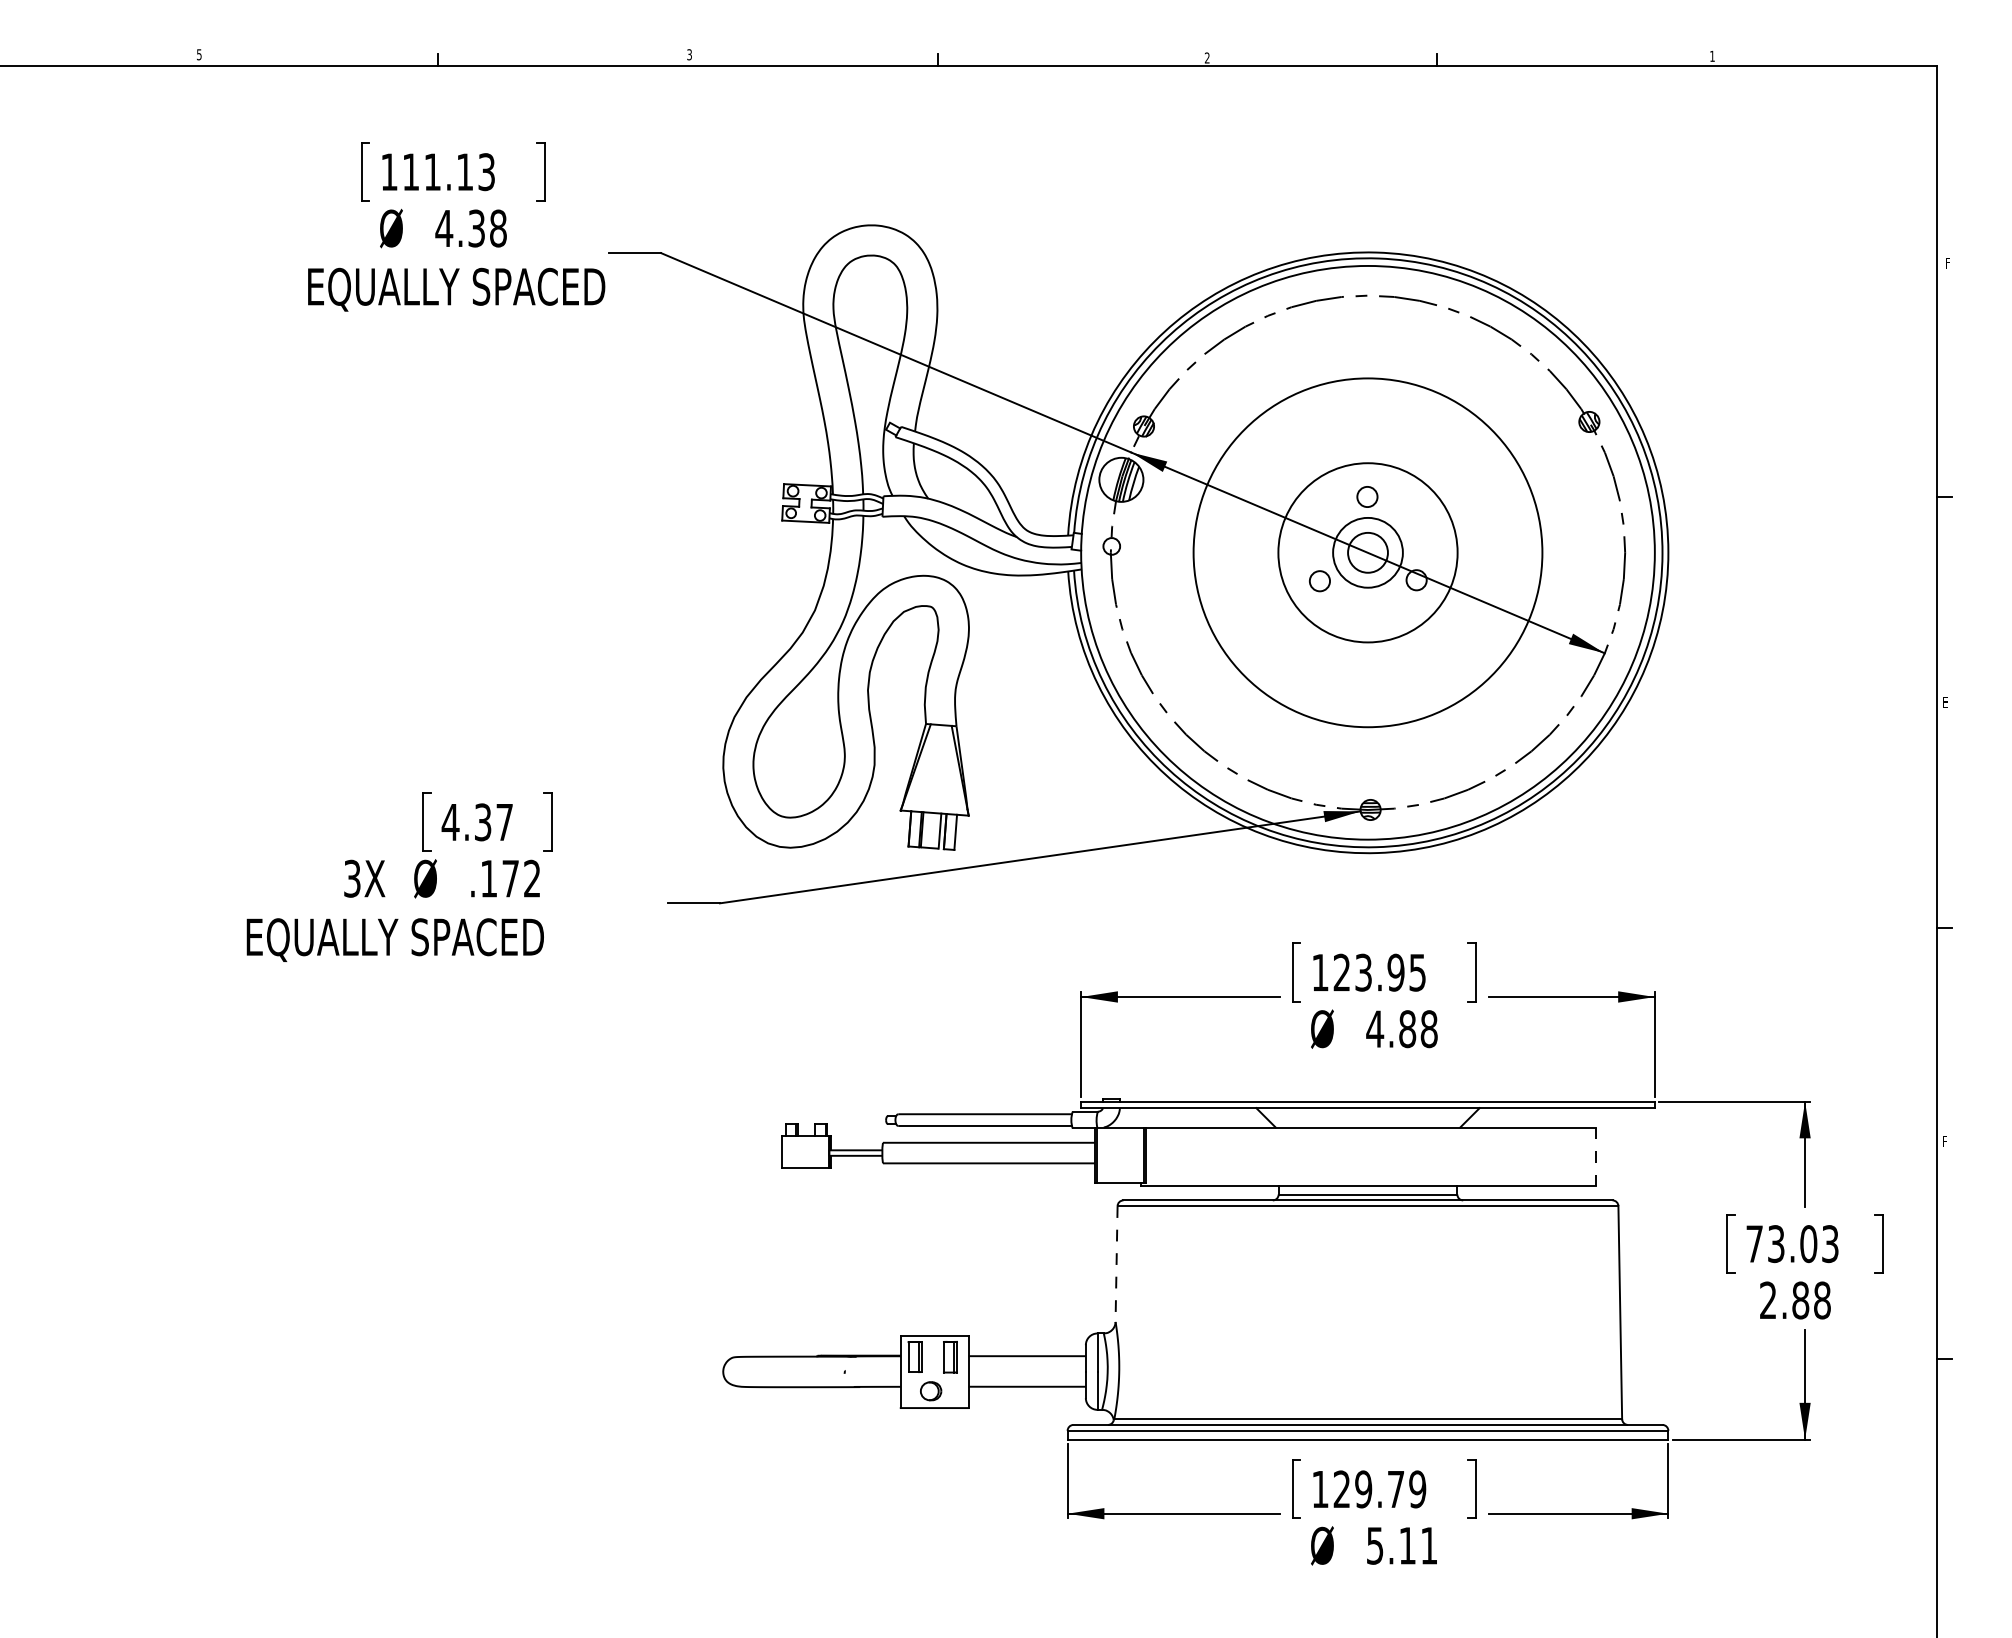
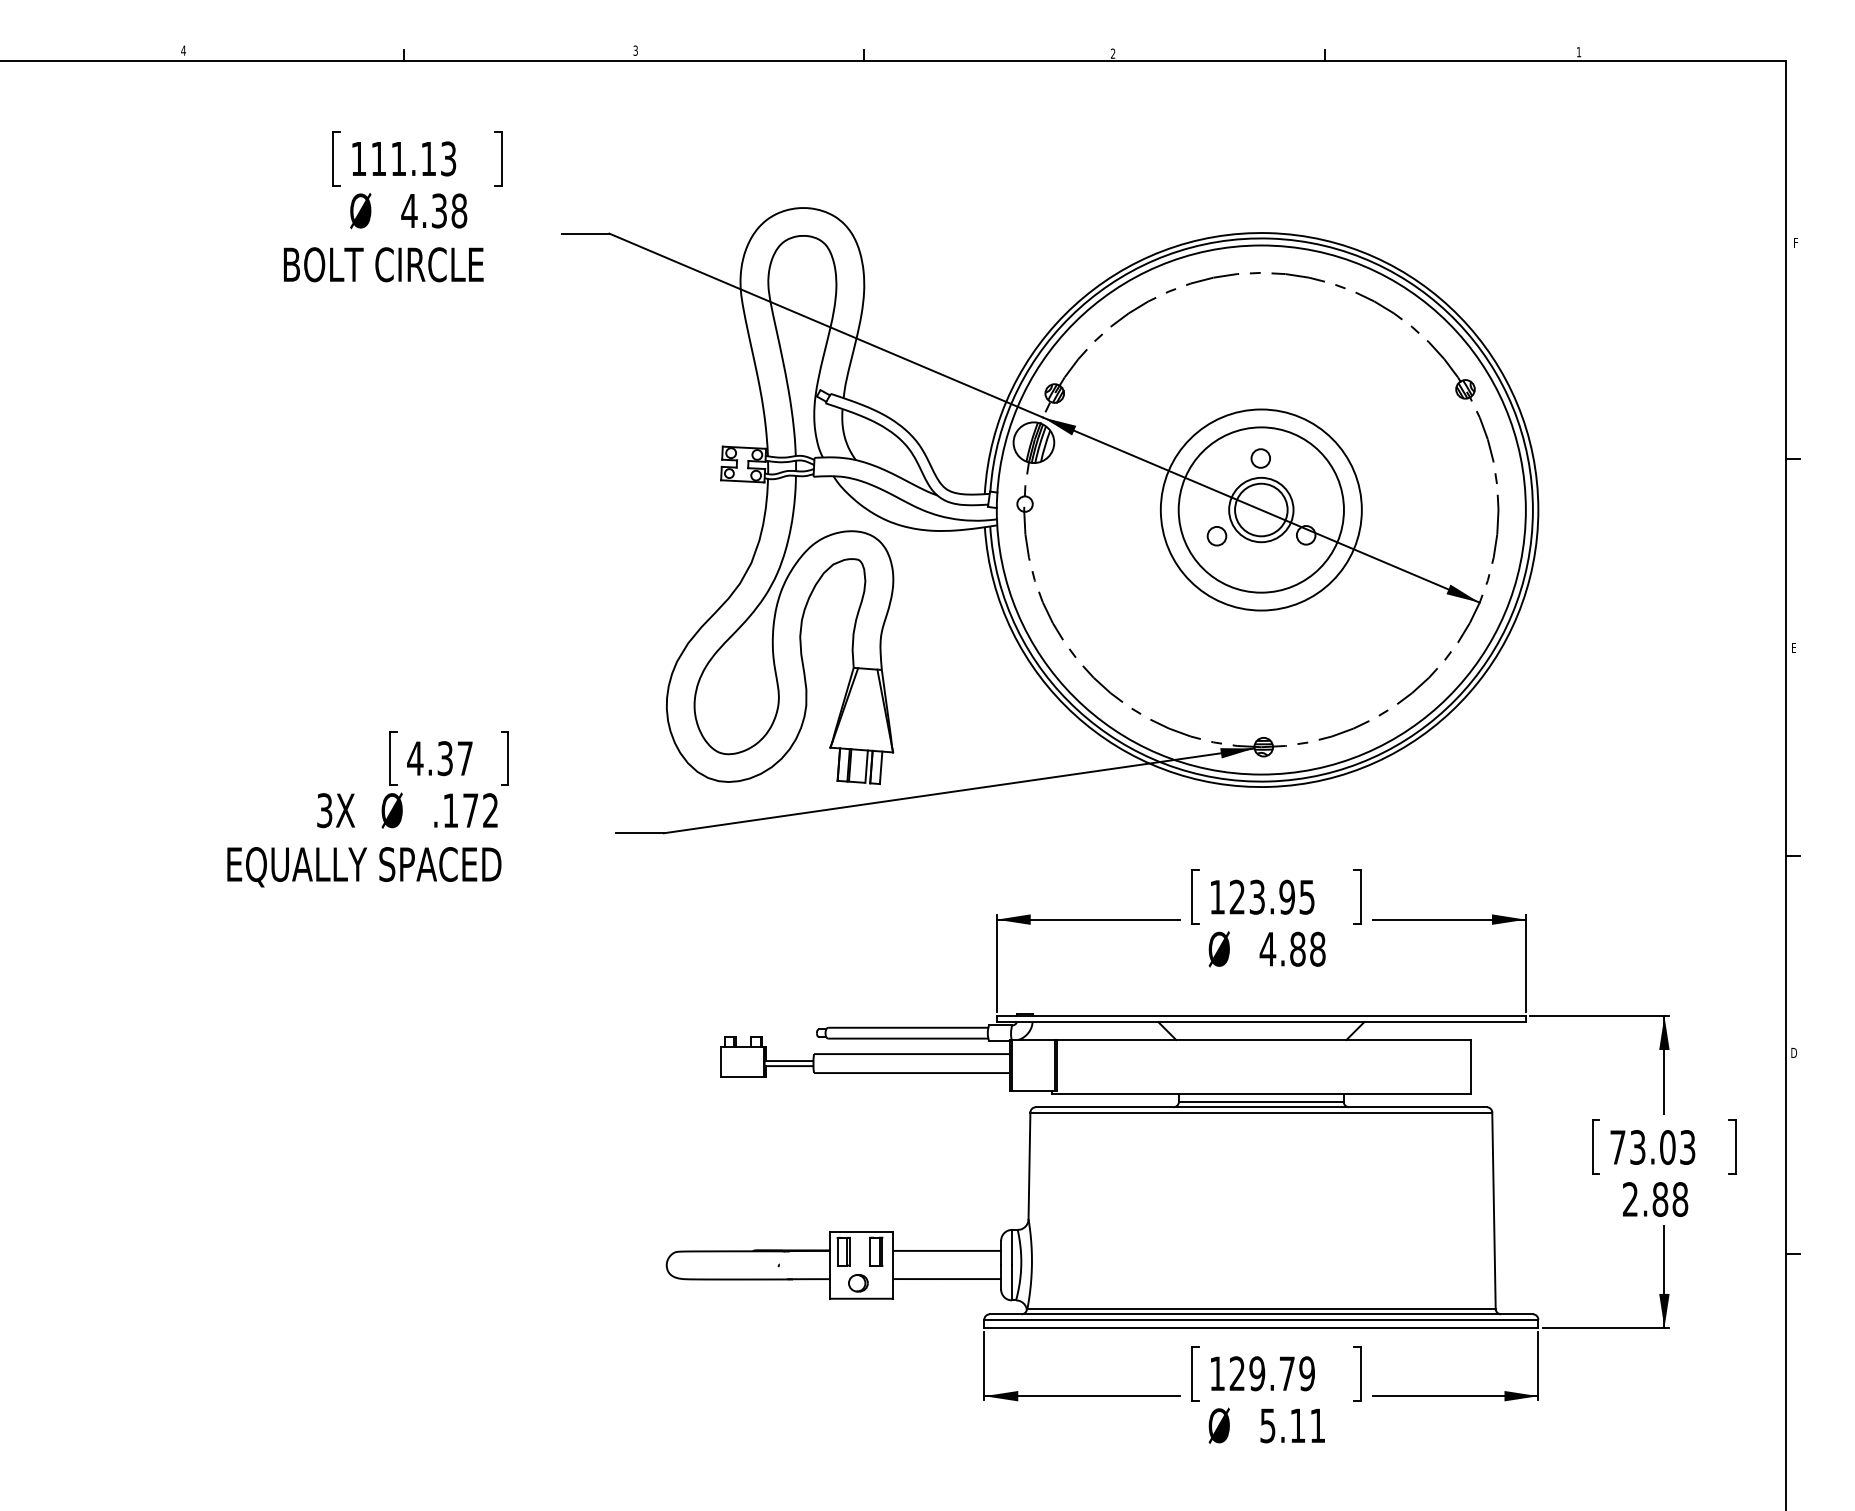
text: (198, 54) -> (182, 50), 5 -> 4
text: (458, 289) -> (422, 267), EQUALLY SPACED -> BOLT CIRCLE
circle: (1367, 552) -> (1260, 509), size x1.43
circle: (1368, 552) -> (1261, 509), size x0.62
text: (1945, 1141) -> (1793, 1052), F -> D
line: (1595, 1156) -> (1471, 1066), dashed -> solid
line: (1116, 1264) -> (1029, 1166), dashed -> solid

